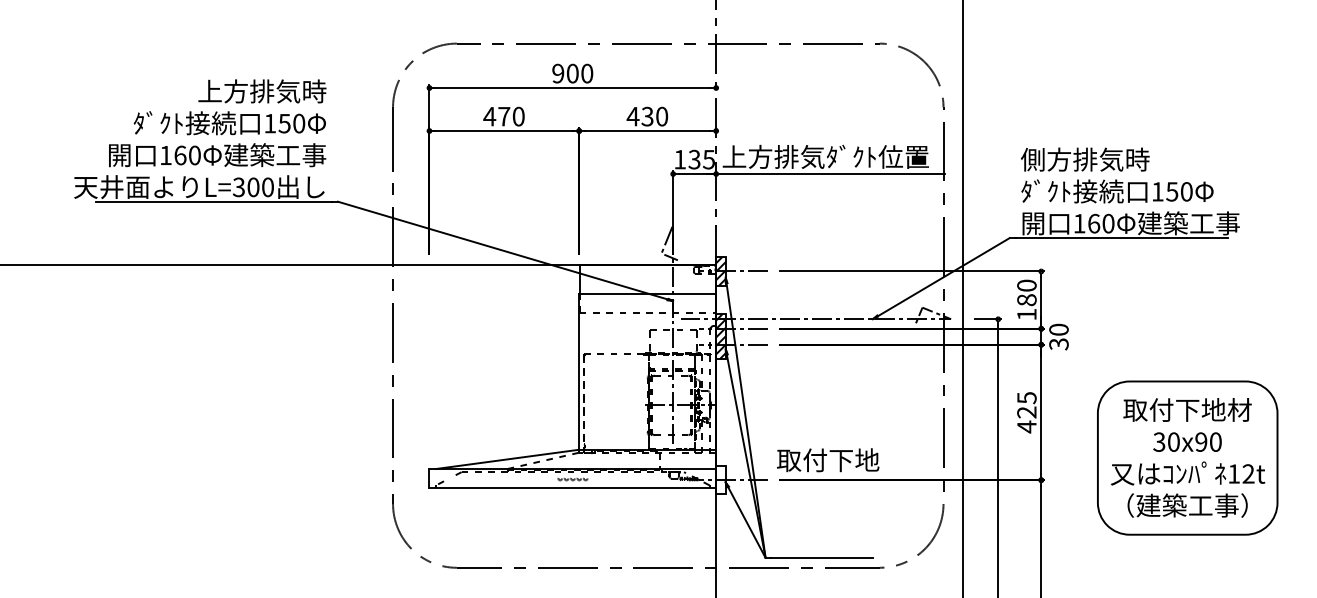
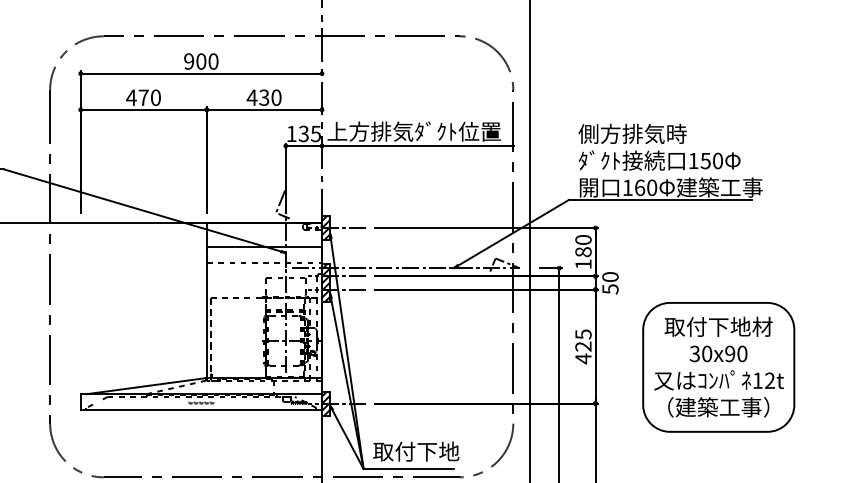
text: (1058, 343) -> (610, 288), 30 -> 50
part: (1187, 457) -> (718, 366), moved
text: (828, 460) -> (416, 451), moved
hatch: (720, 479) -> (325, 403), added

